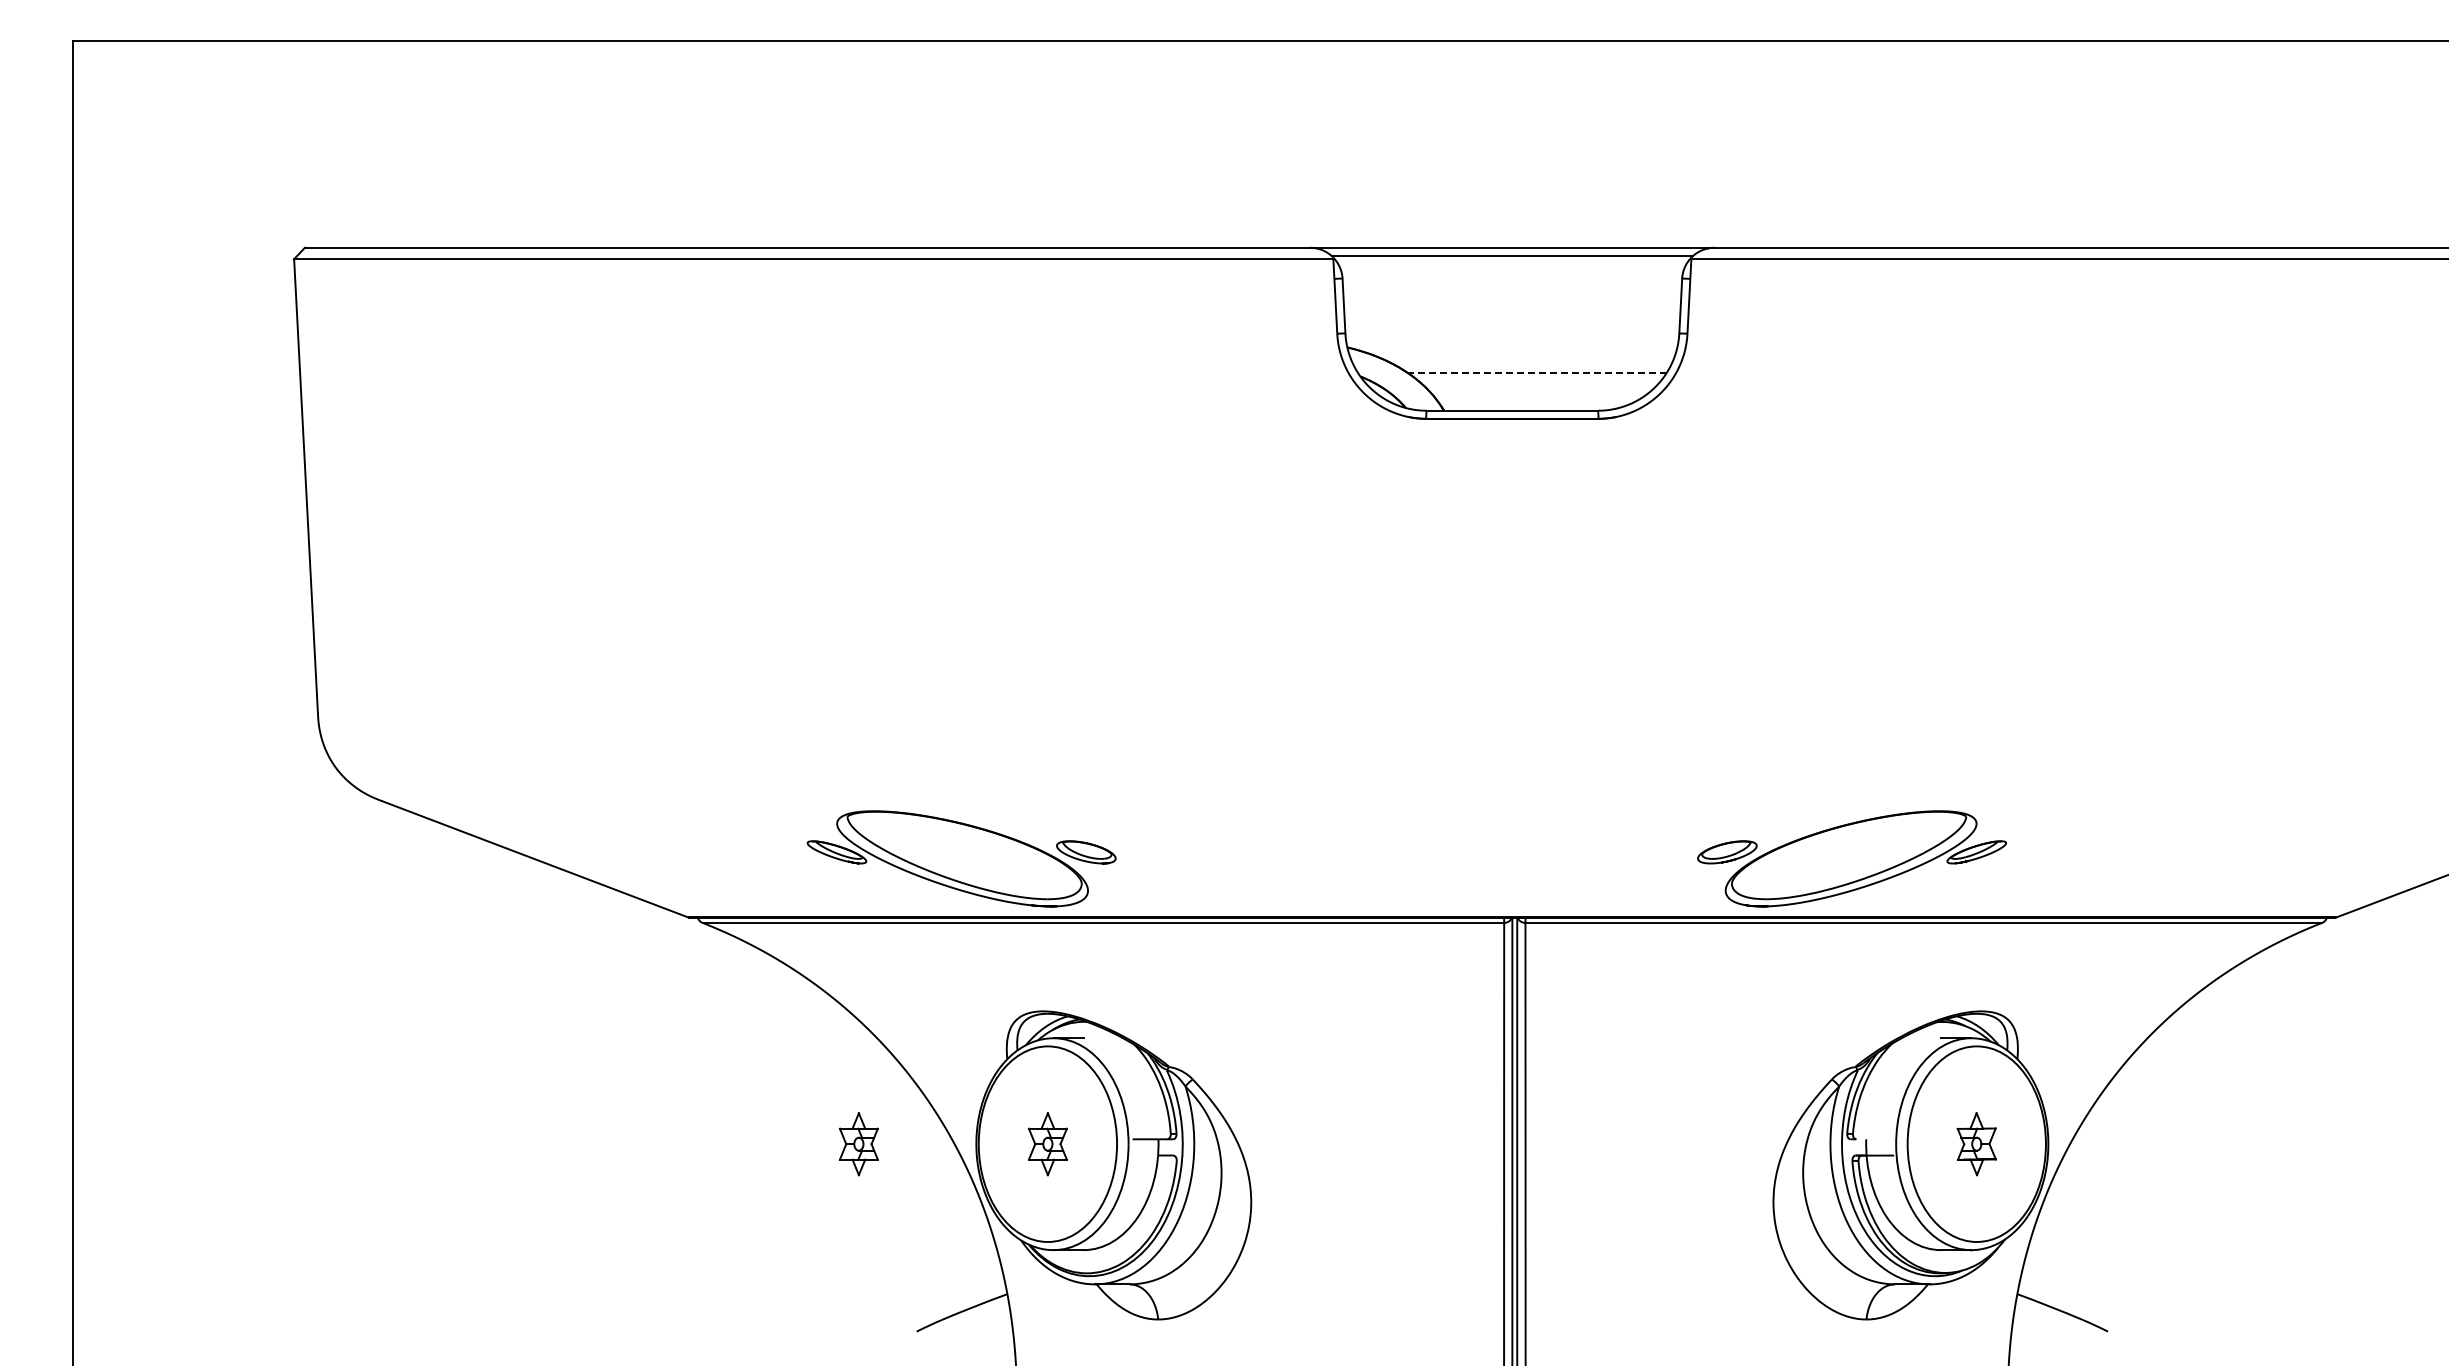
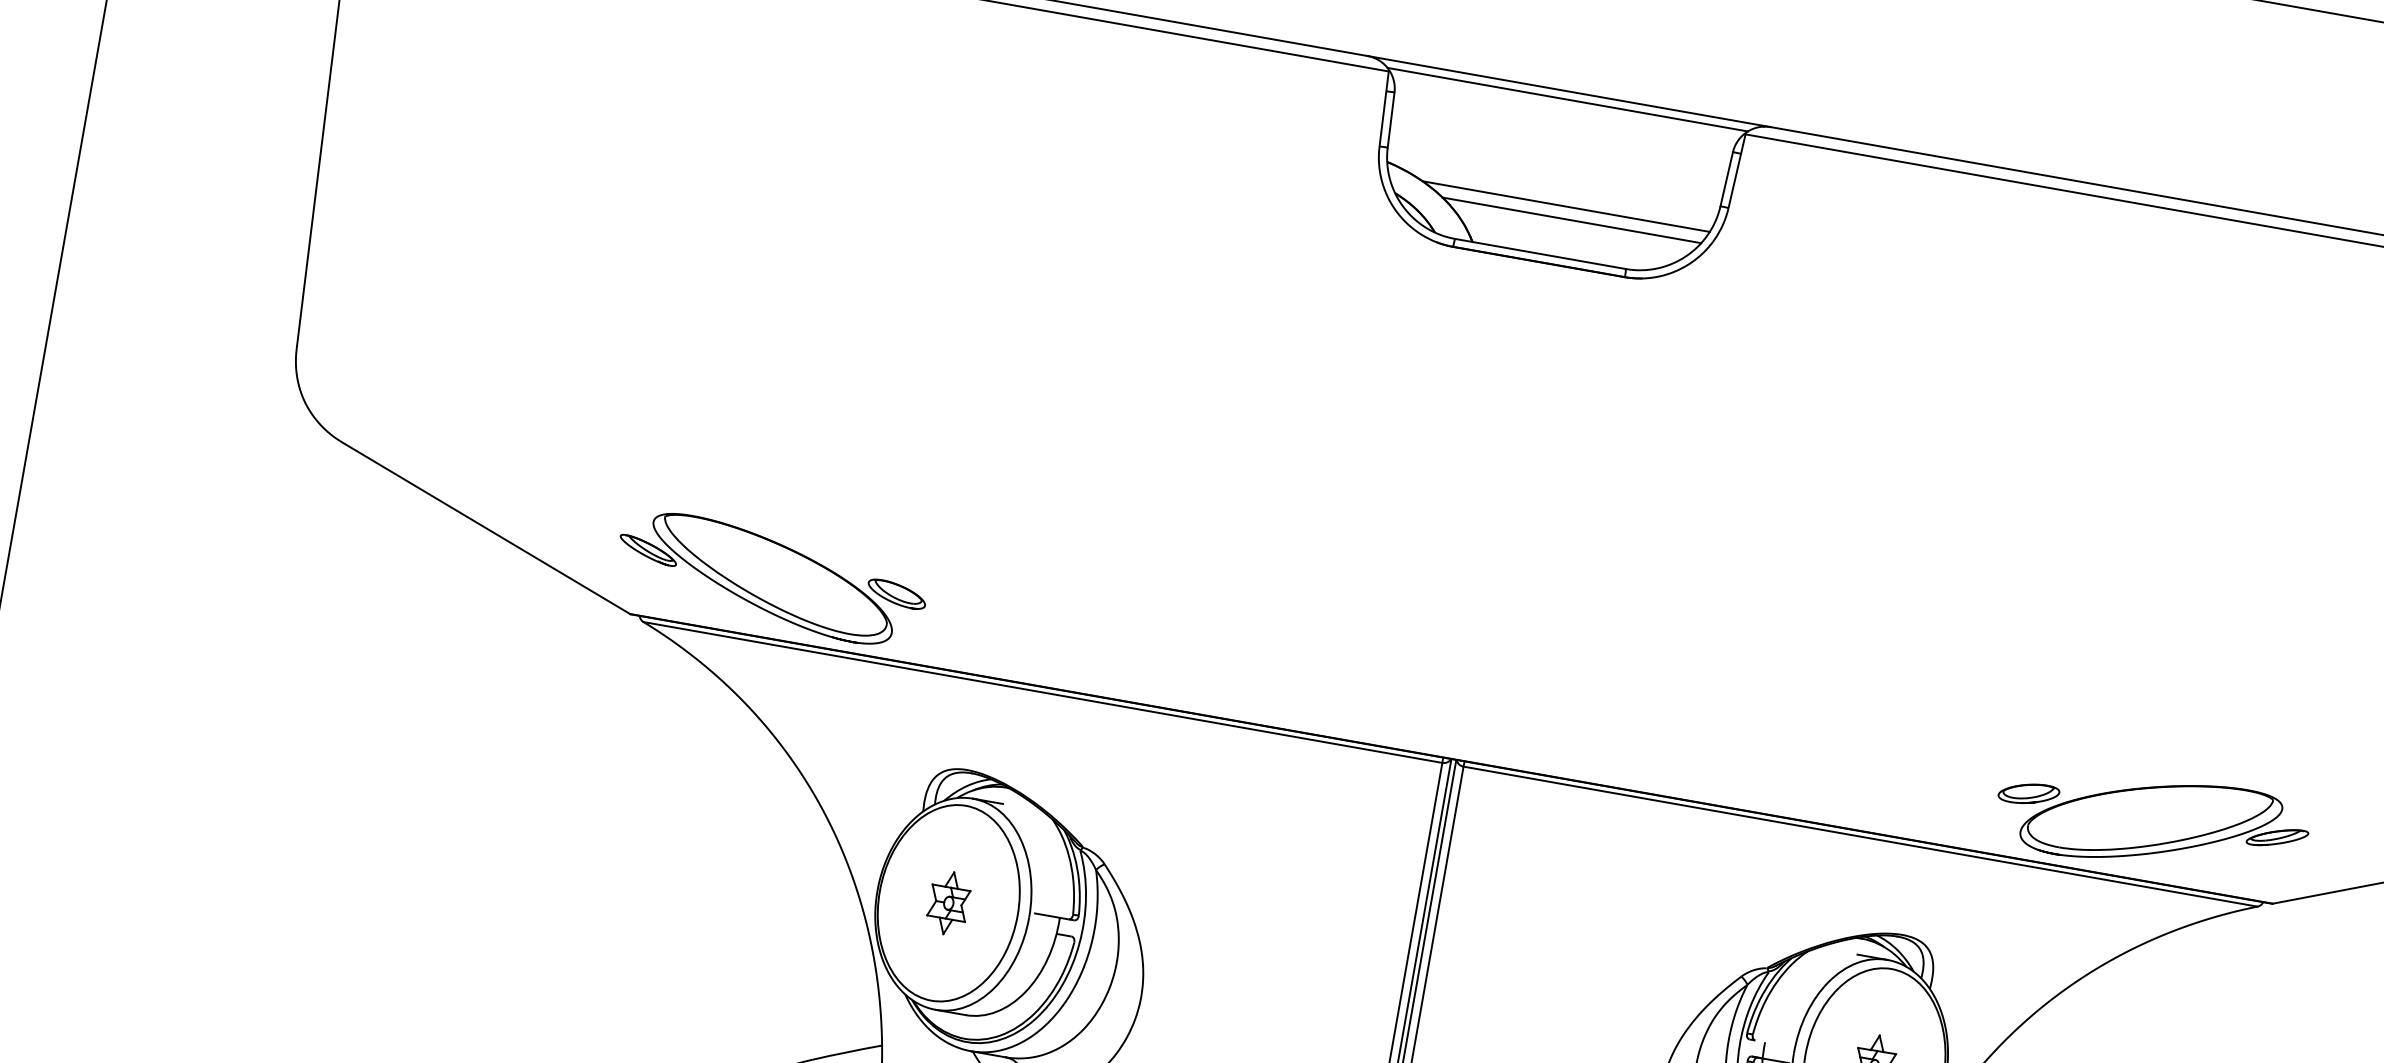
line: (1529, 360) -> (1566, 206), added
line: (1537, 372) -> (1572, 220), dashed -> solid
part: (961, 858) -> (771, 578), moved
part: (1851, 858) -> (2151, 821), moved
part: (858, 1144) -> (760, 870), removed

